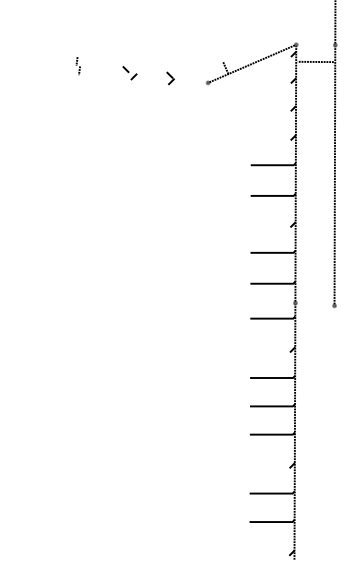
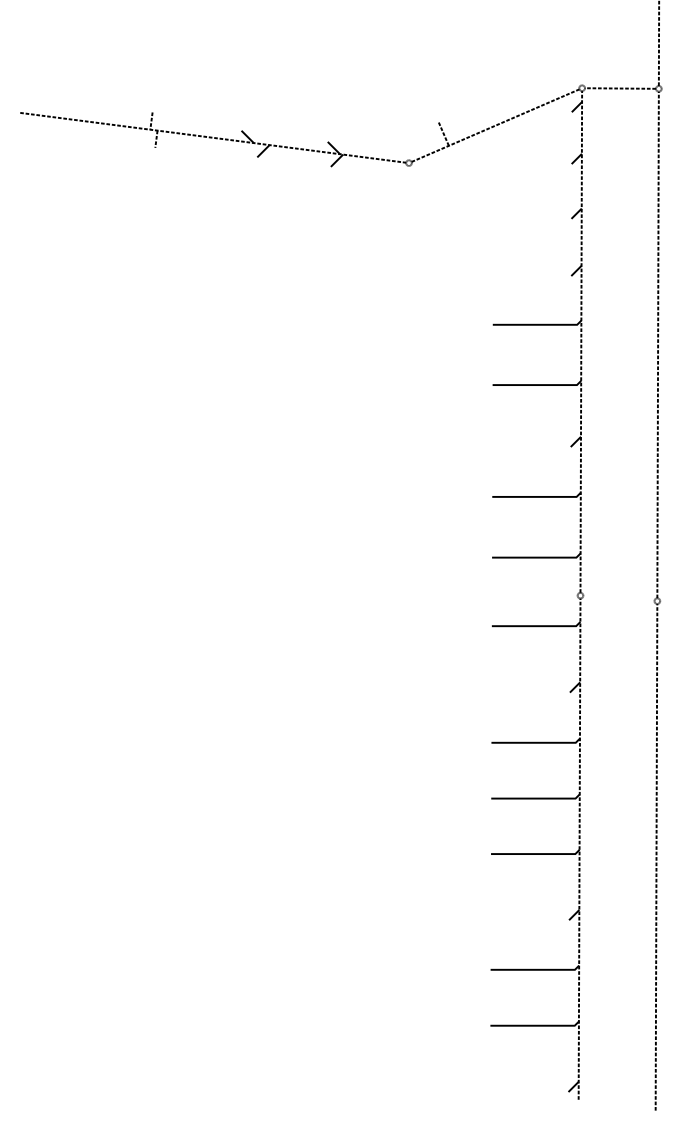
line: (315, 61) -> (619, 87), moved
line: (108, 69) -> (213, 136), added
line: (333, 436) -> (655, 857), added

